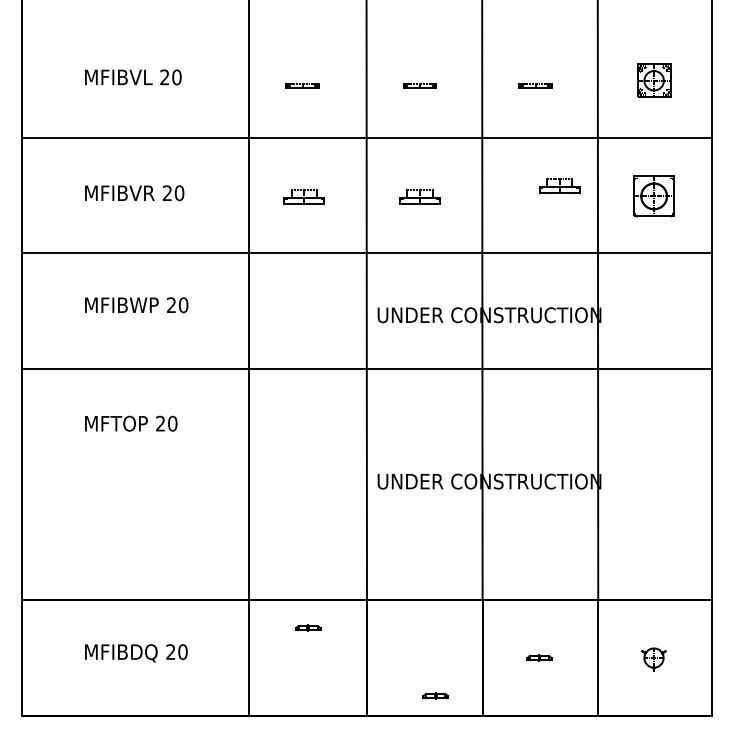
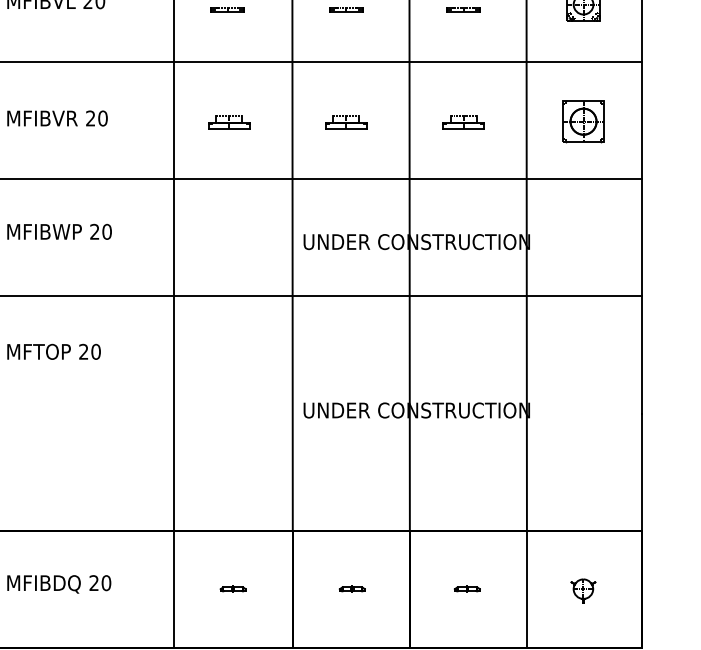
part: (559, 185) -> (463, 121), moved
part: (307, 627) -> (232, 588), moved
part: (435, 695) -> (352, 588), moved

